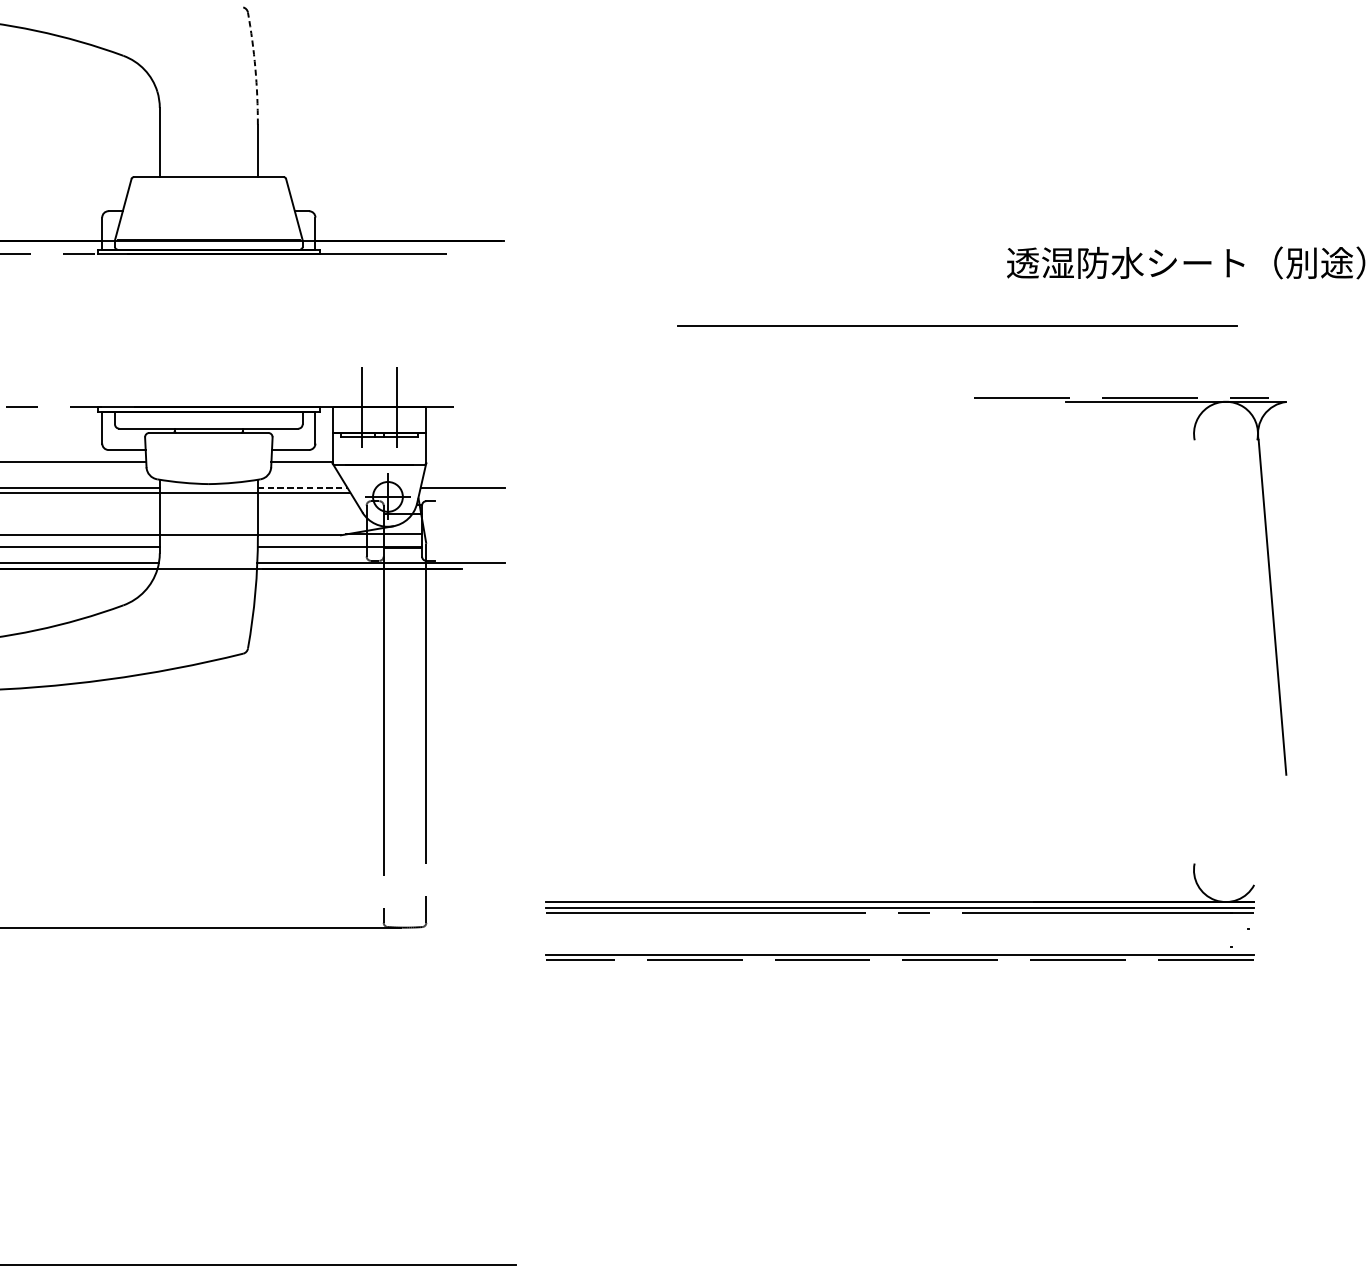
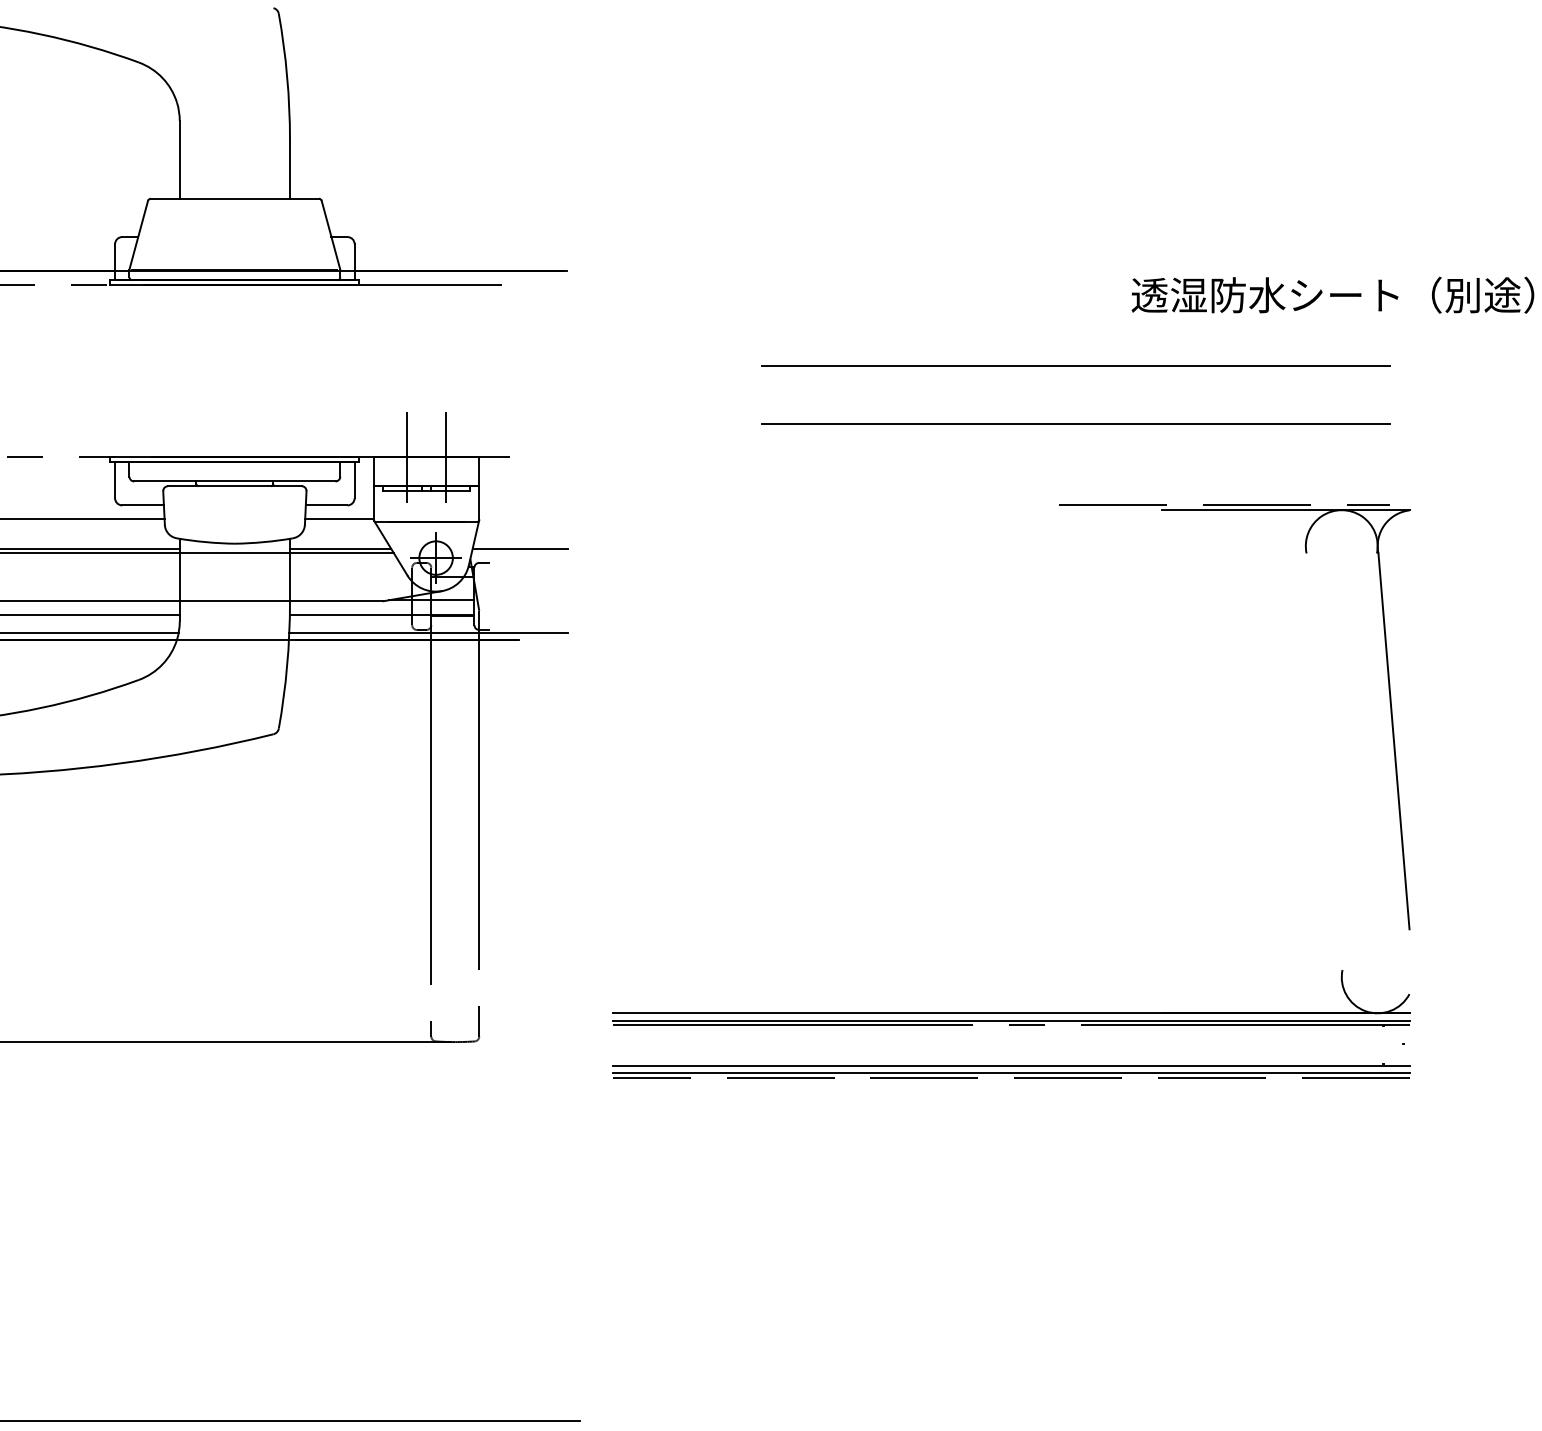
arc: (255, 68) -> (287, 76), dashed -> solid
line: (957, 377) -> (1075, 423), added
line: (302, 488) -> (340, 548), dashed -> solid
part: (1268, 572) -> (1389, 702), moved
line: (900, 949) -> (1011, 1066), added

